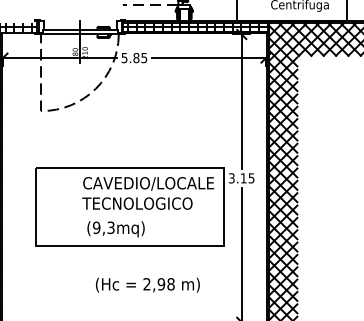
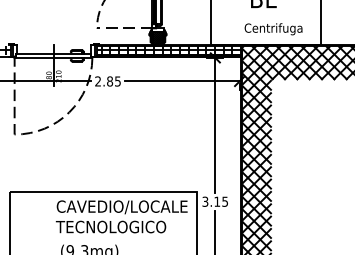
hatch: (183, 15) -> (157, 38), added
text: (124, 57) -> (98, 80), 5.85 -> 2.85

